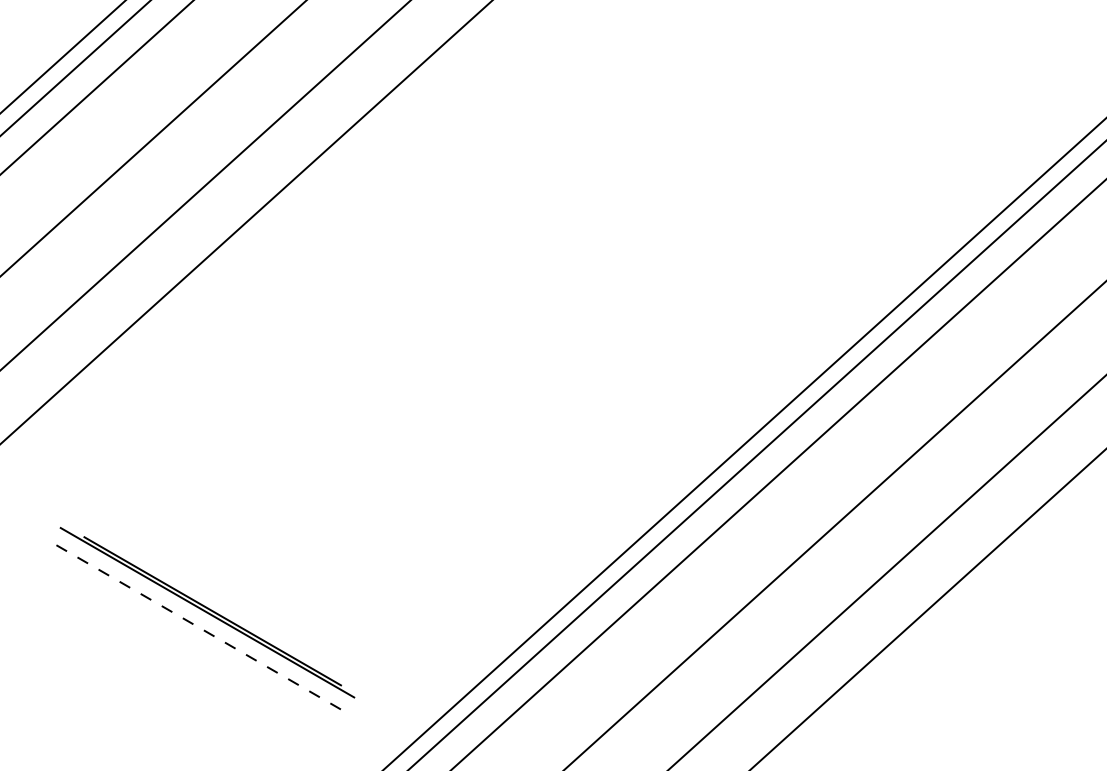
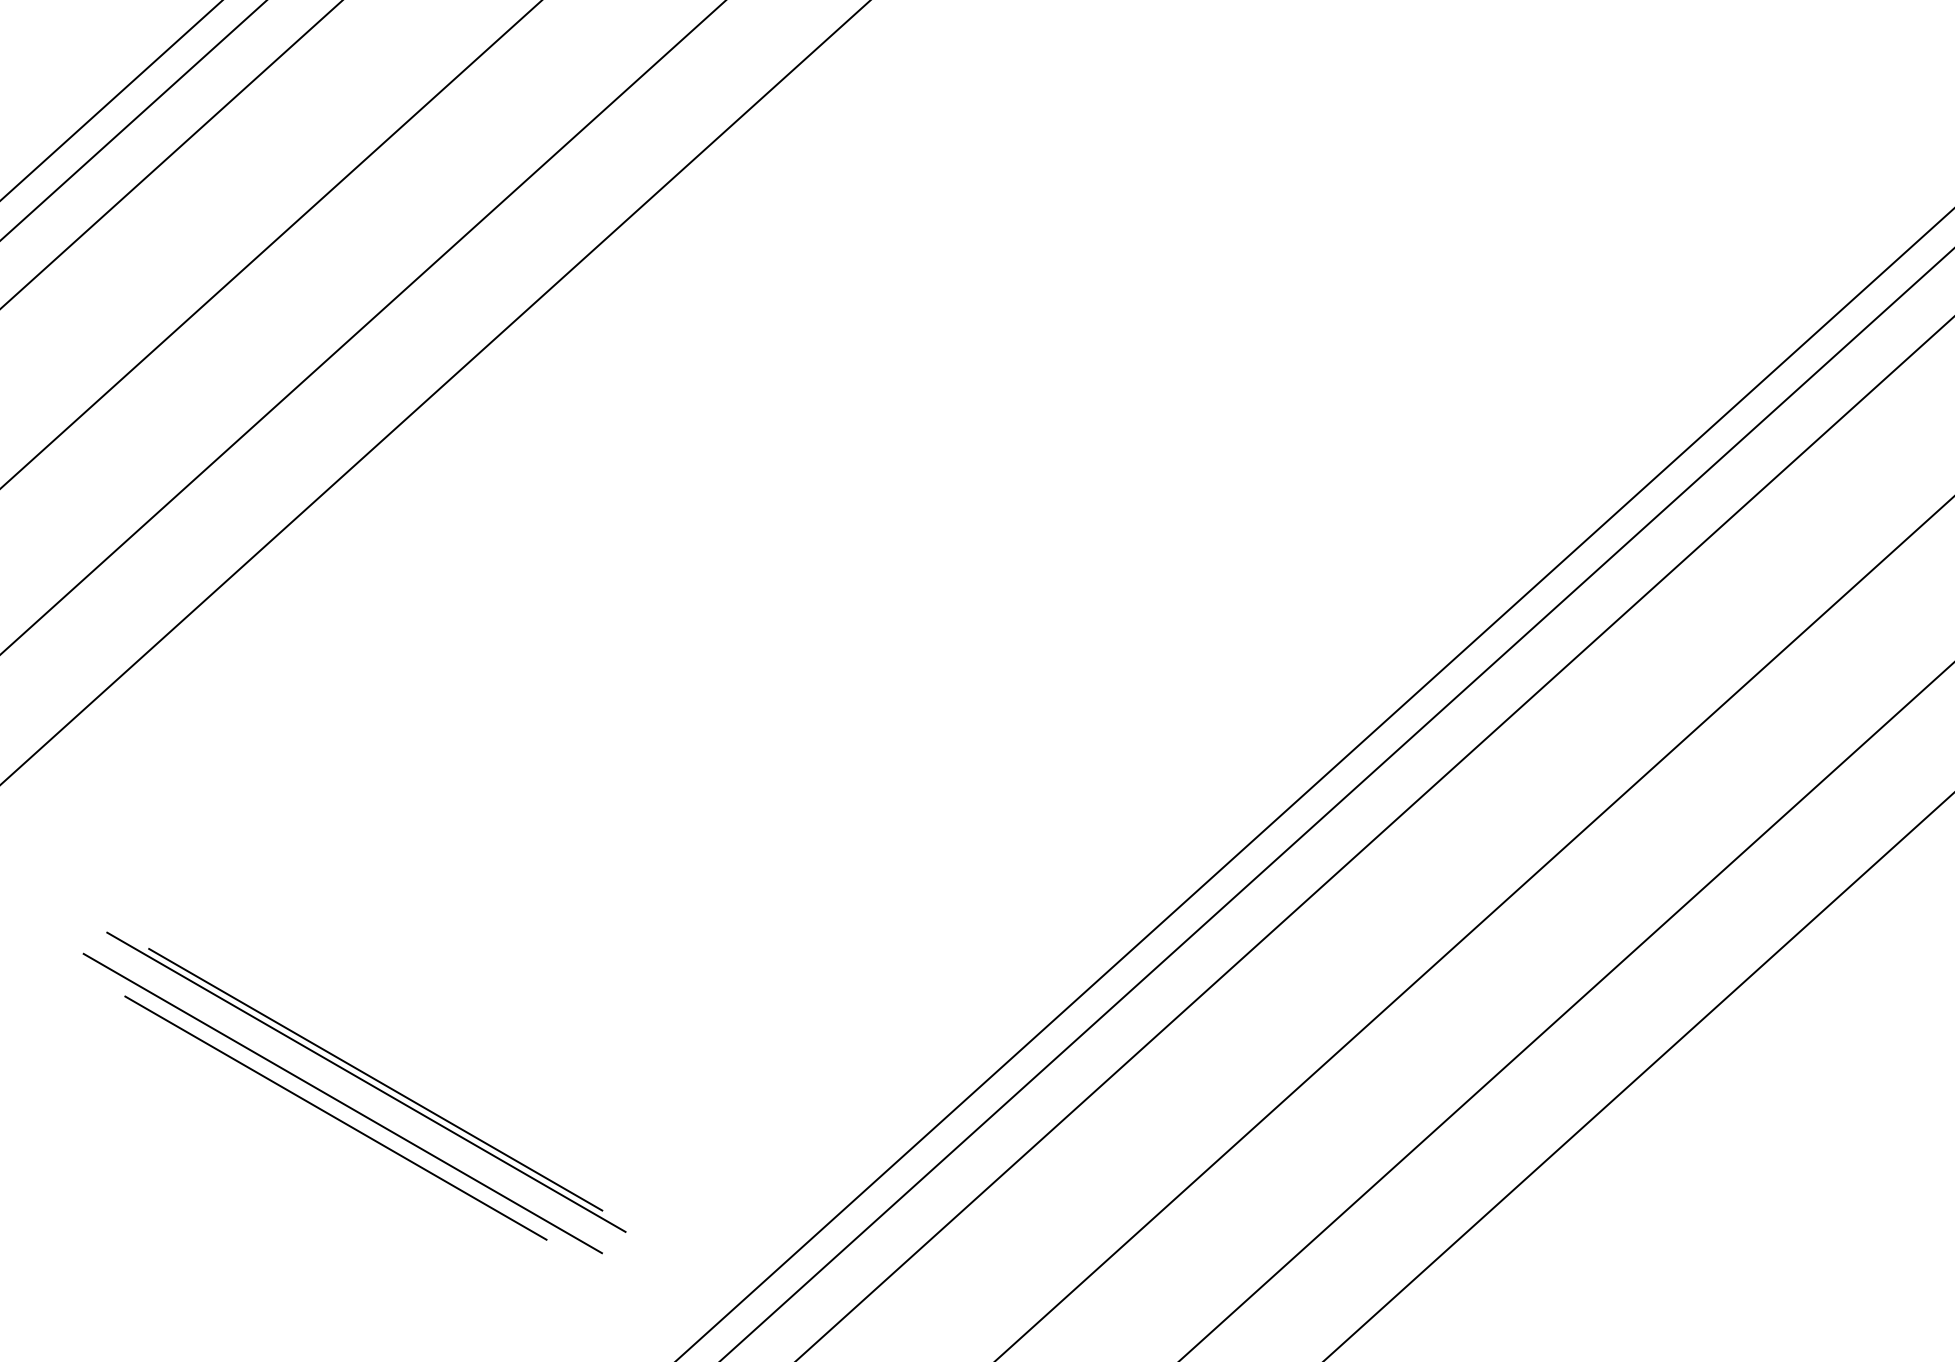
line: (193, 624) -> (341, 1103), dashed -> solid
line: (190, 632) -> (336, 1117), added

